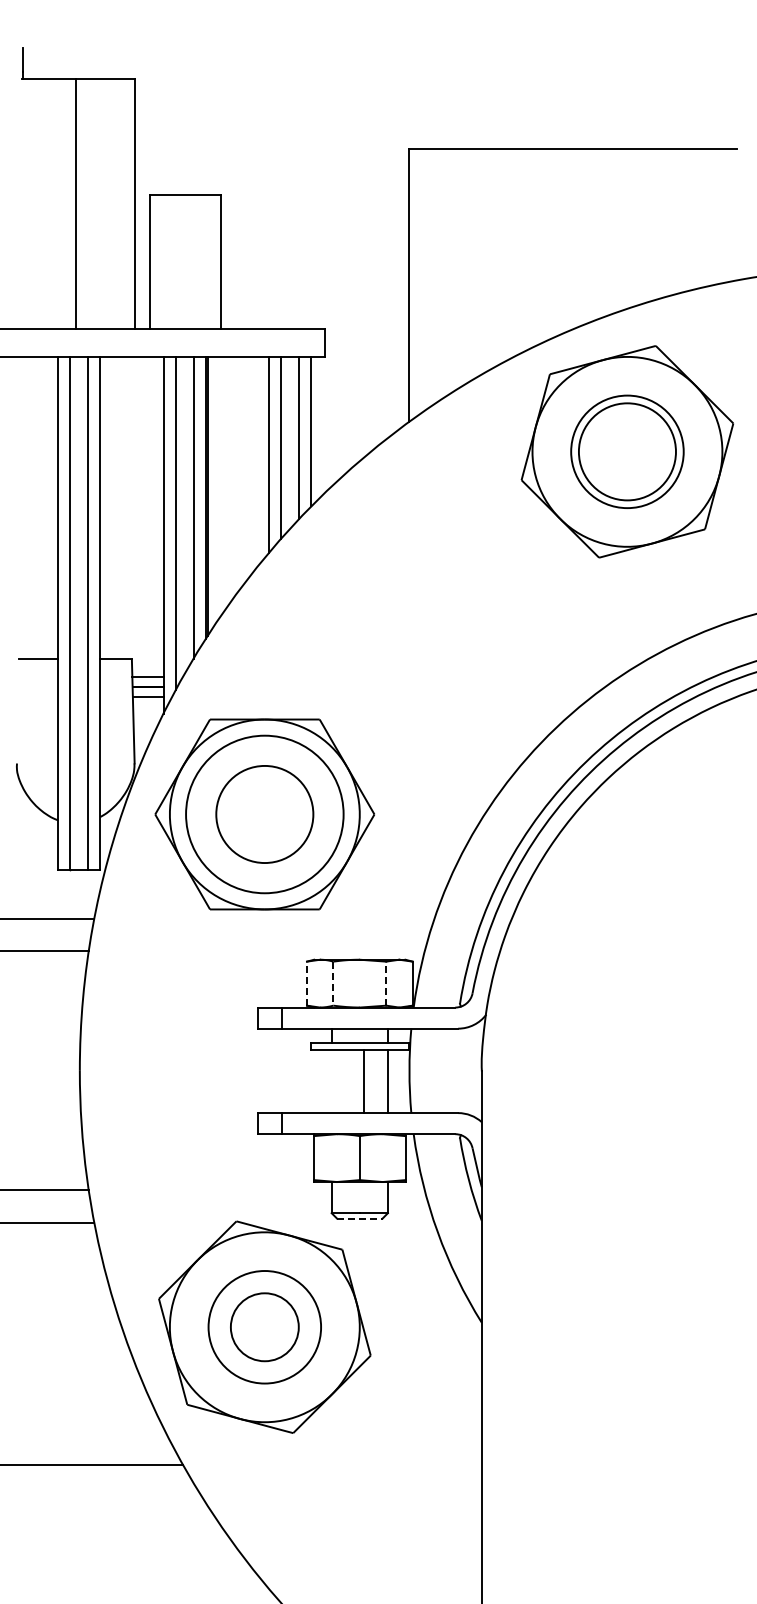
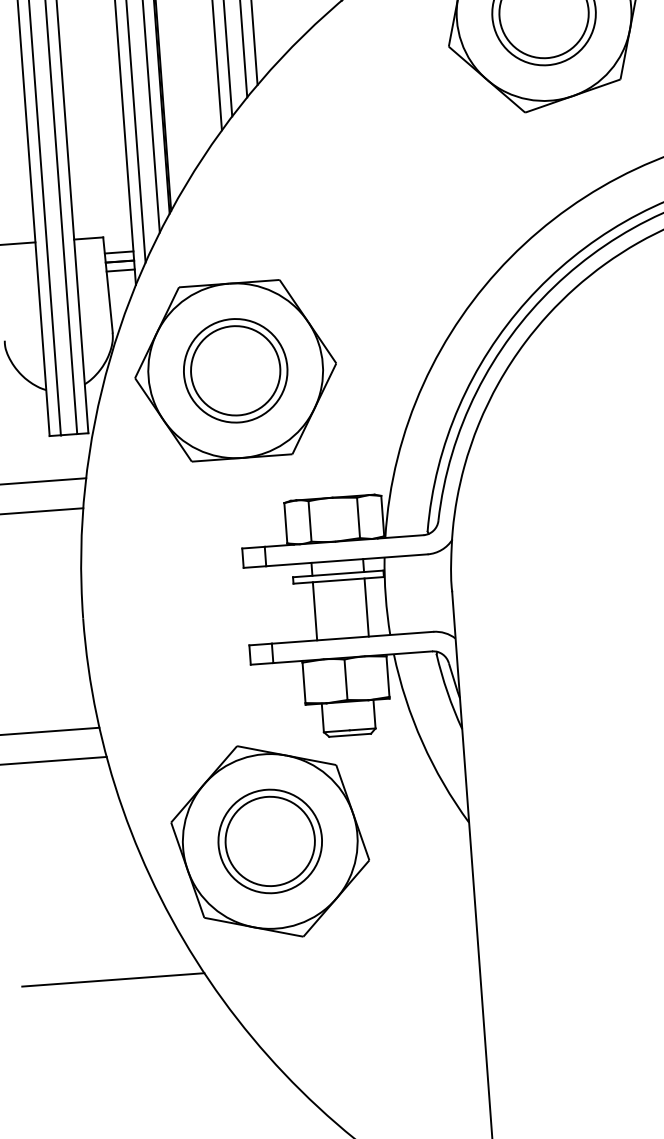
circle: (264, 814) -> (235, 370), size x0.71
line: (307, 983) -> (286, 523), dashed -> solid
line: (386, 983) -> (358, 517), dashed -> solid
line: (333, 984) -> (310, 522), dashed -> solid
line: (363, 1081) -> (314, 611), moved
line: (359, 1218) -> (349, 735), dashed -> solid
circle: (264, 1326) -> (269, 840), size x1.43

